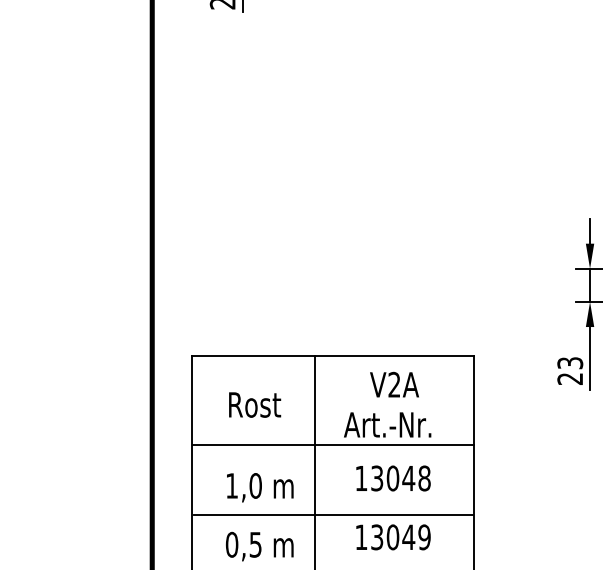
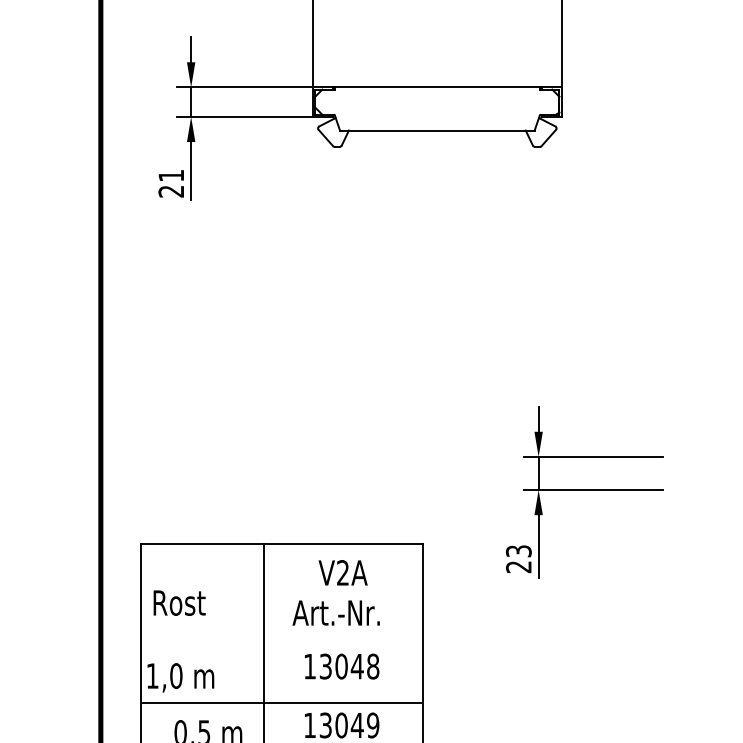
text: (254, 404) -> (179, 602), moved
line: (332, 444) -> (281, 632), removed
text: (259, 487) -> (180, 677), moved

